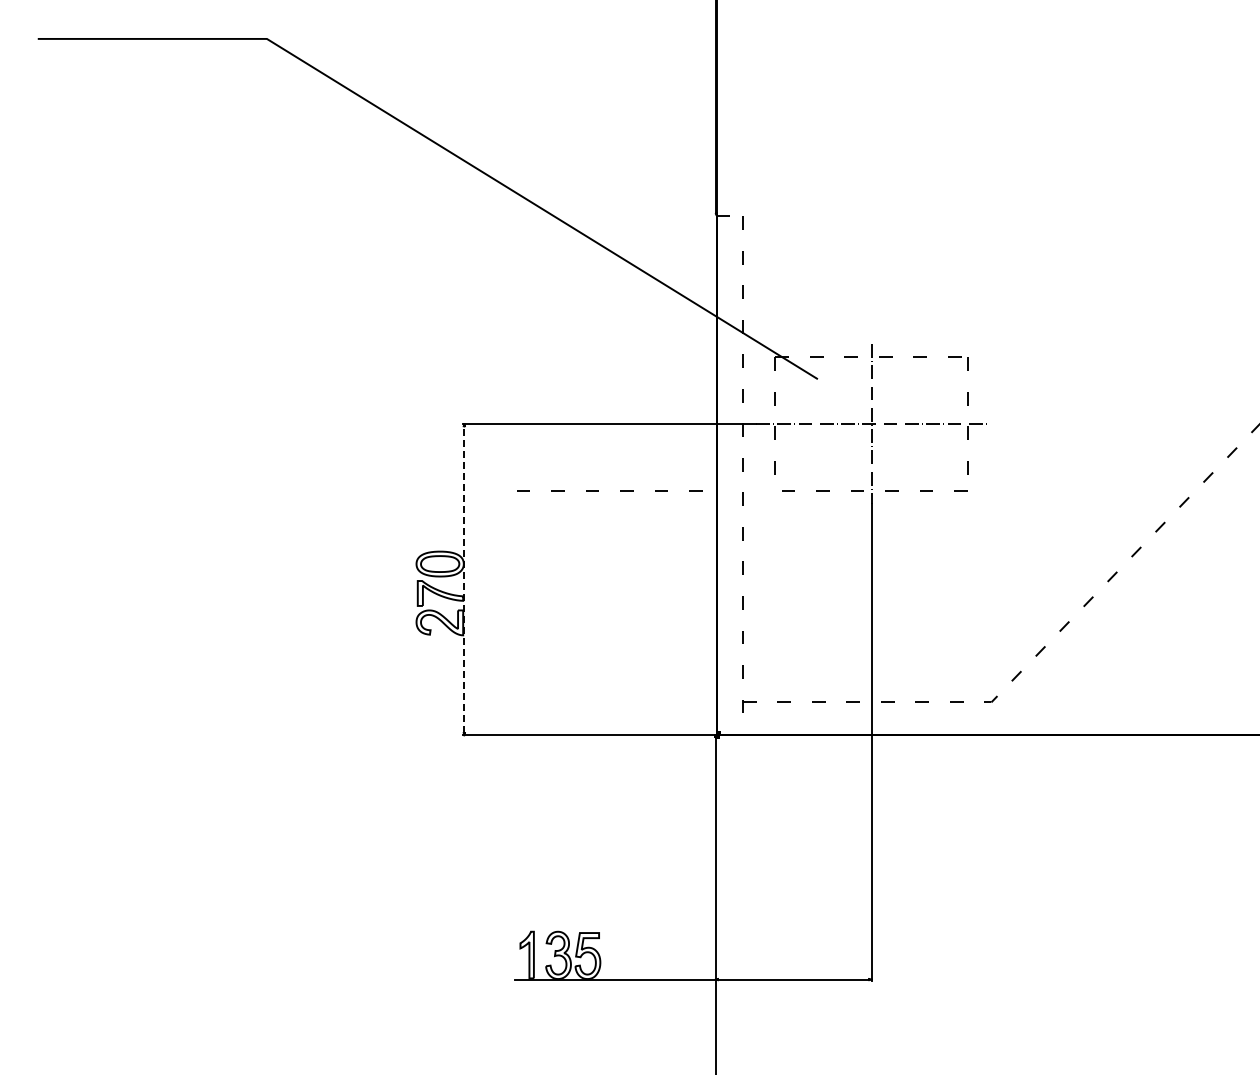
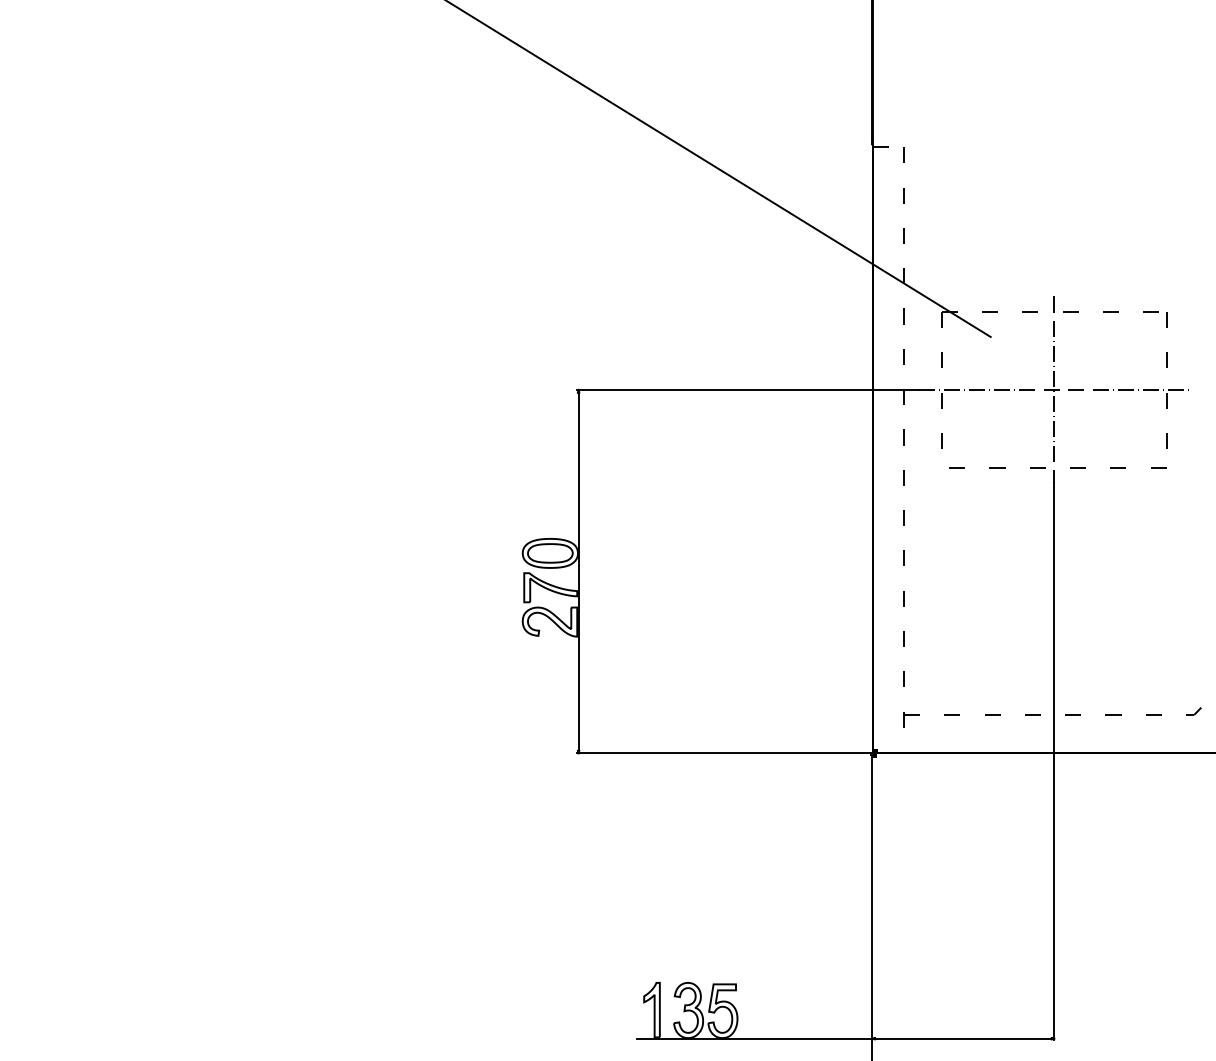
line: (598, 490) -> (735, 467), removed
line: (464, 579) -> (578, 571), dashed -> solid

